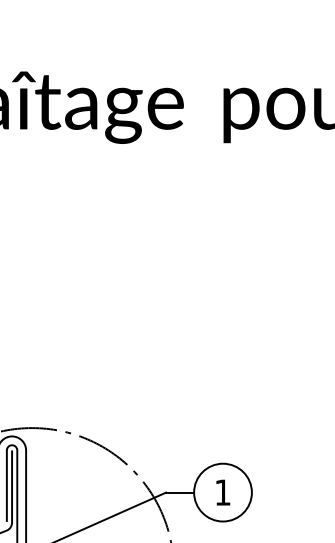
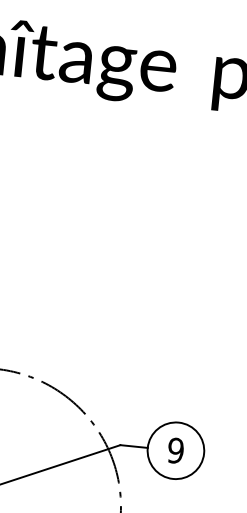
text: (222, 492) -> (175, 450), 1 -> 9

